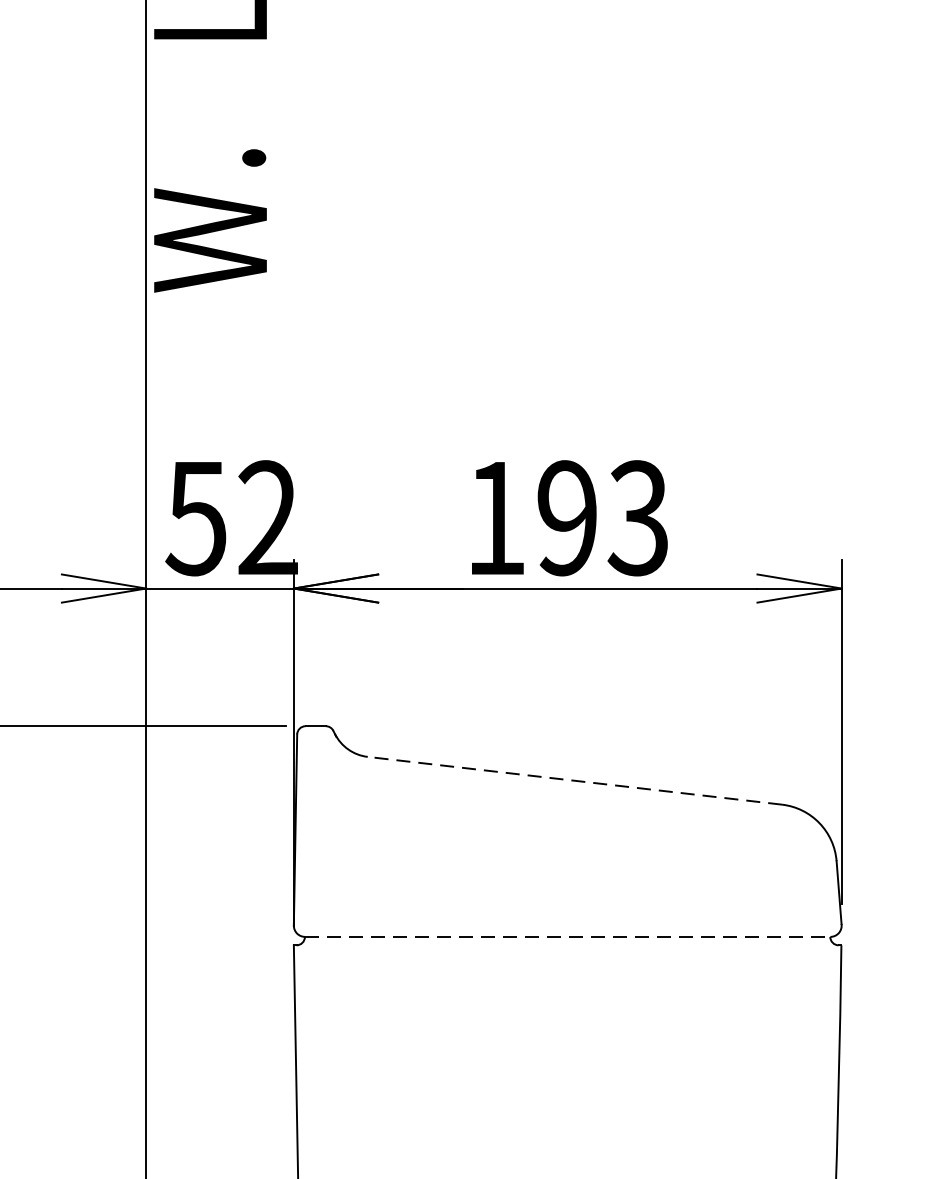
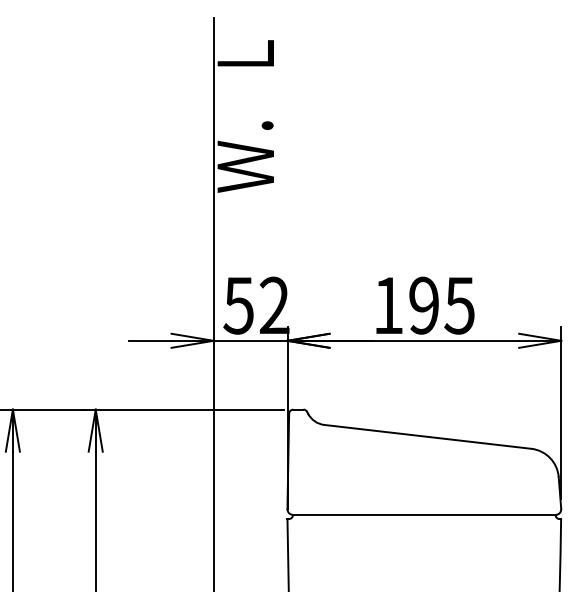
text: (638, 517) -> (459, 305), 193 -> 195
line: (574, 780) -> (427, 436), dashed -> solid
line: (568, 936) -> (424, 514), dashed -> solid

